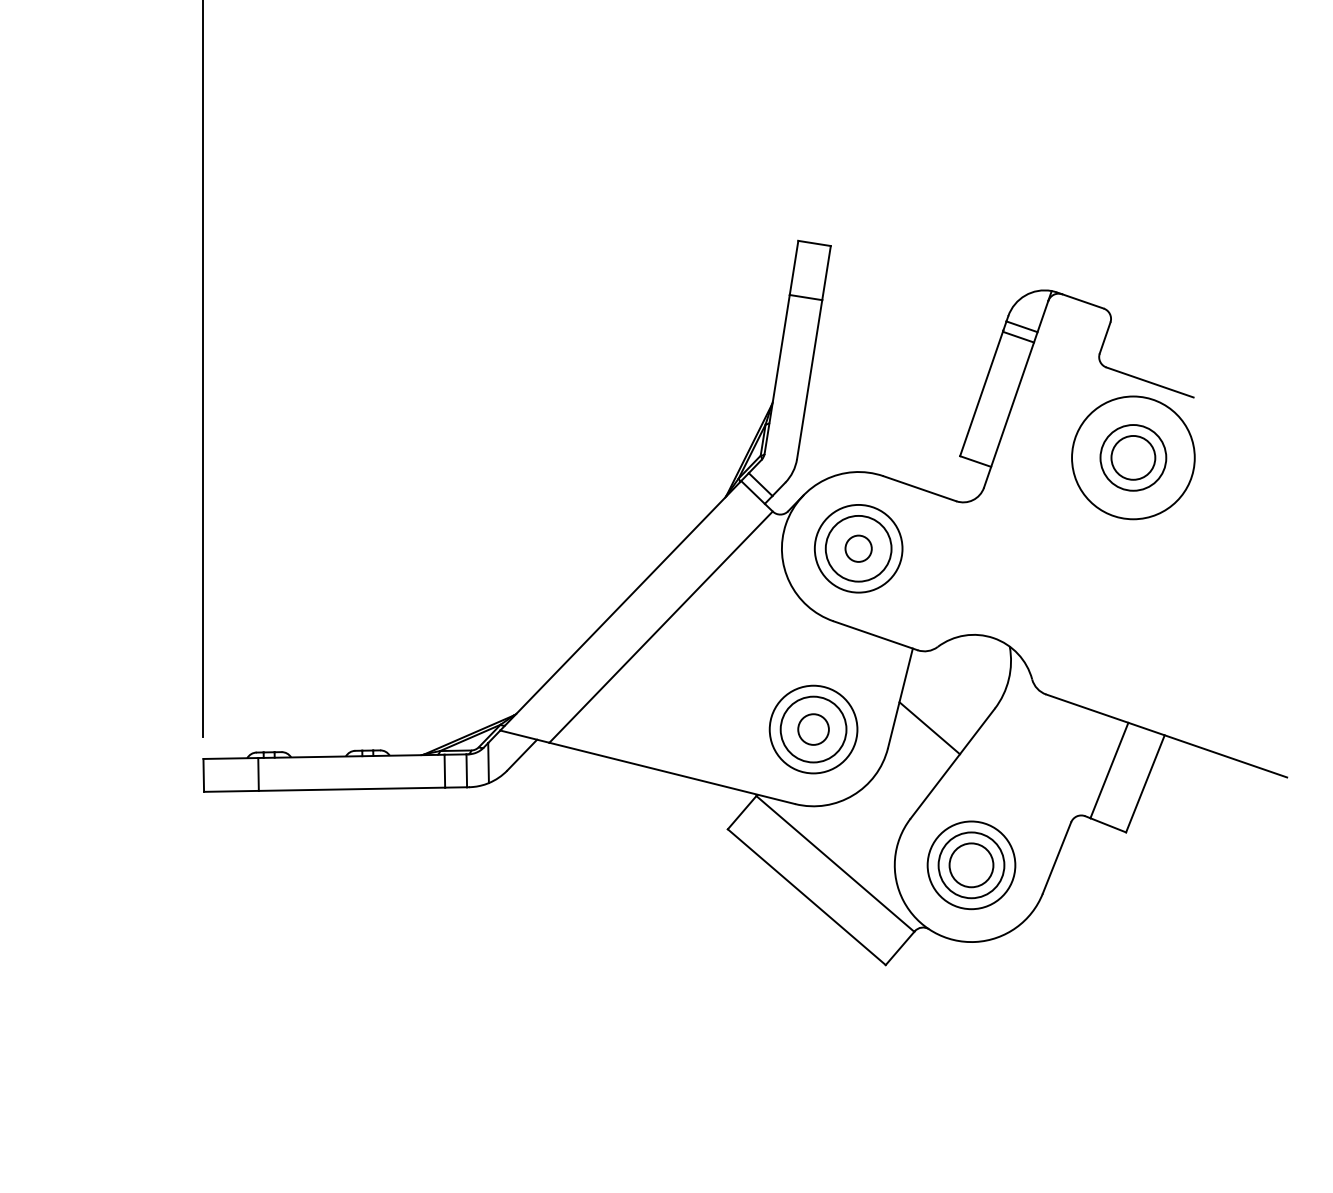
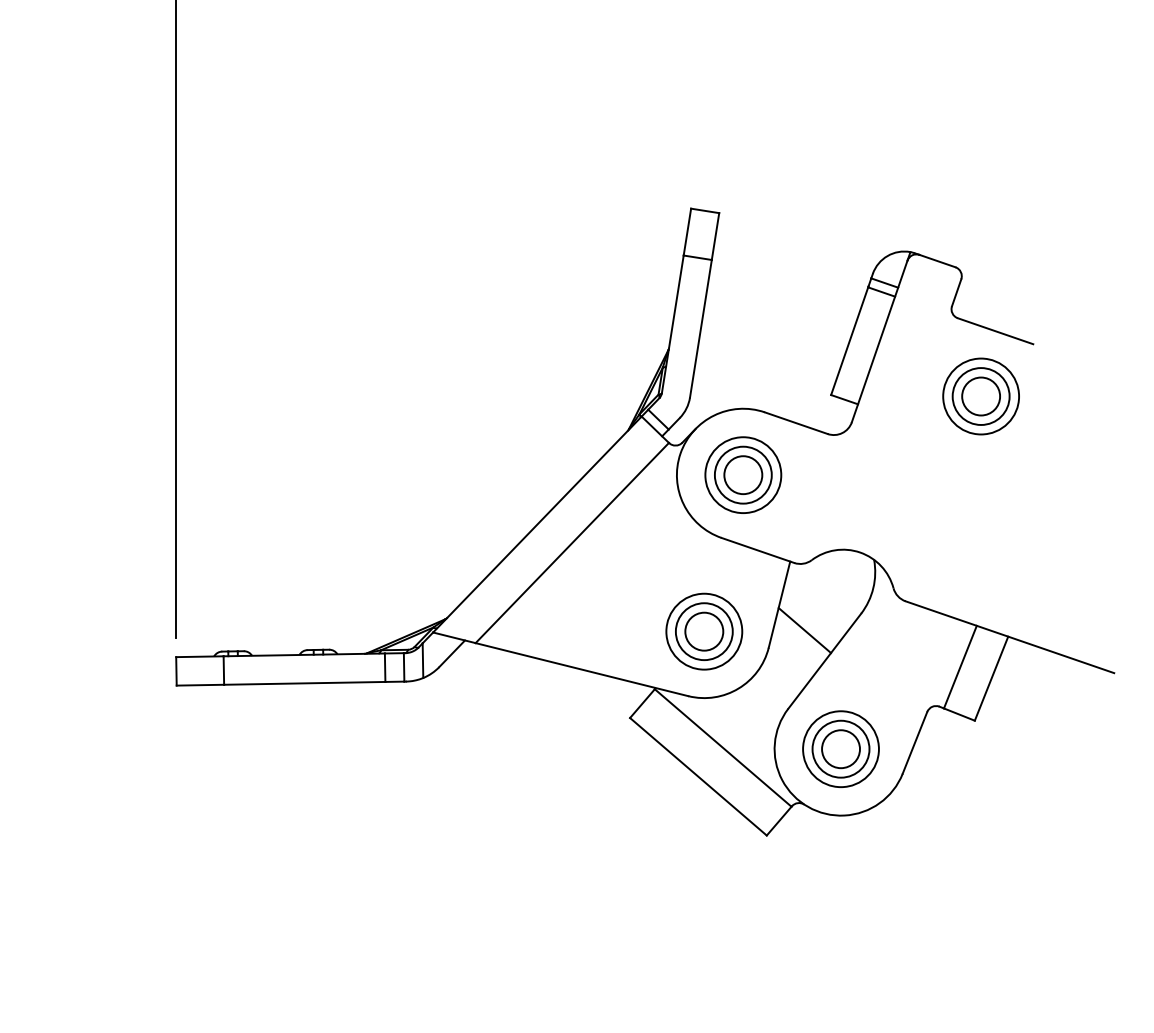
circle: (1133, 457) -> (981, 396), size x0.71
circle: (858, 548) -> (743, 474), size x1.67
circle: (813, 729) -> (704, 631), size x1.43

